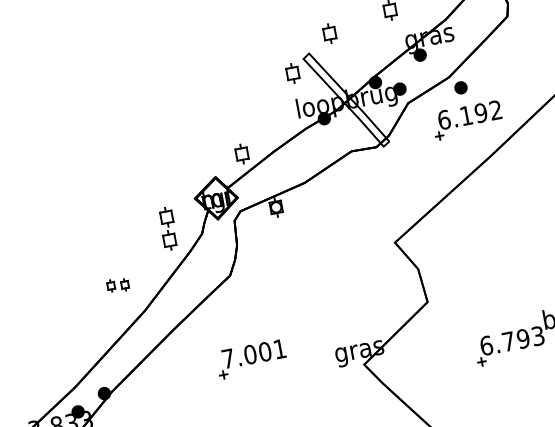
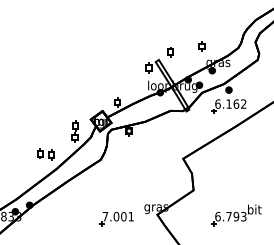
text: (481, 111) -> (236, 103), 6.192 -> 6.162
part: (117, 285) -> (45, 154), size x1.67
part: (251, 358) -> (116, 218), moved

